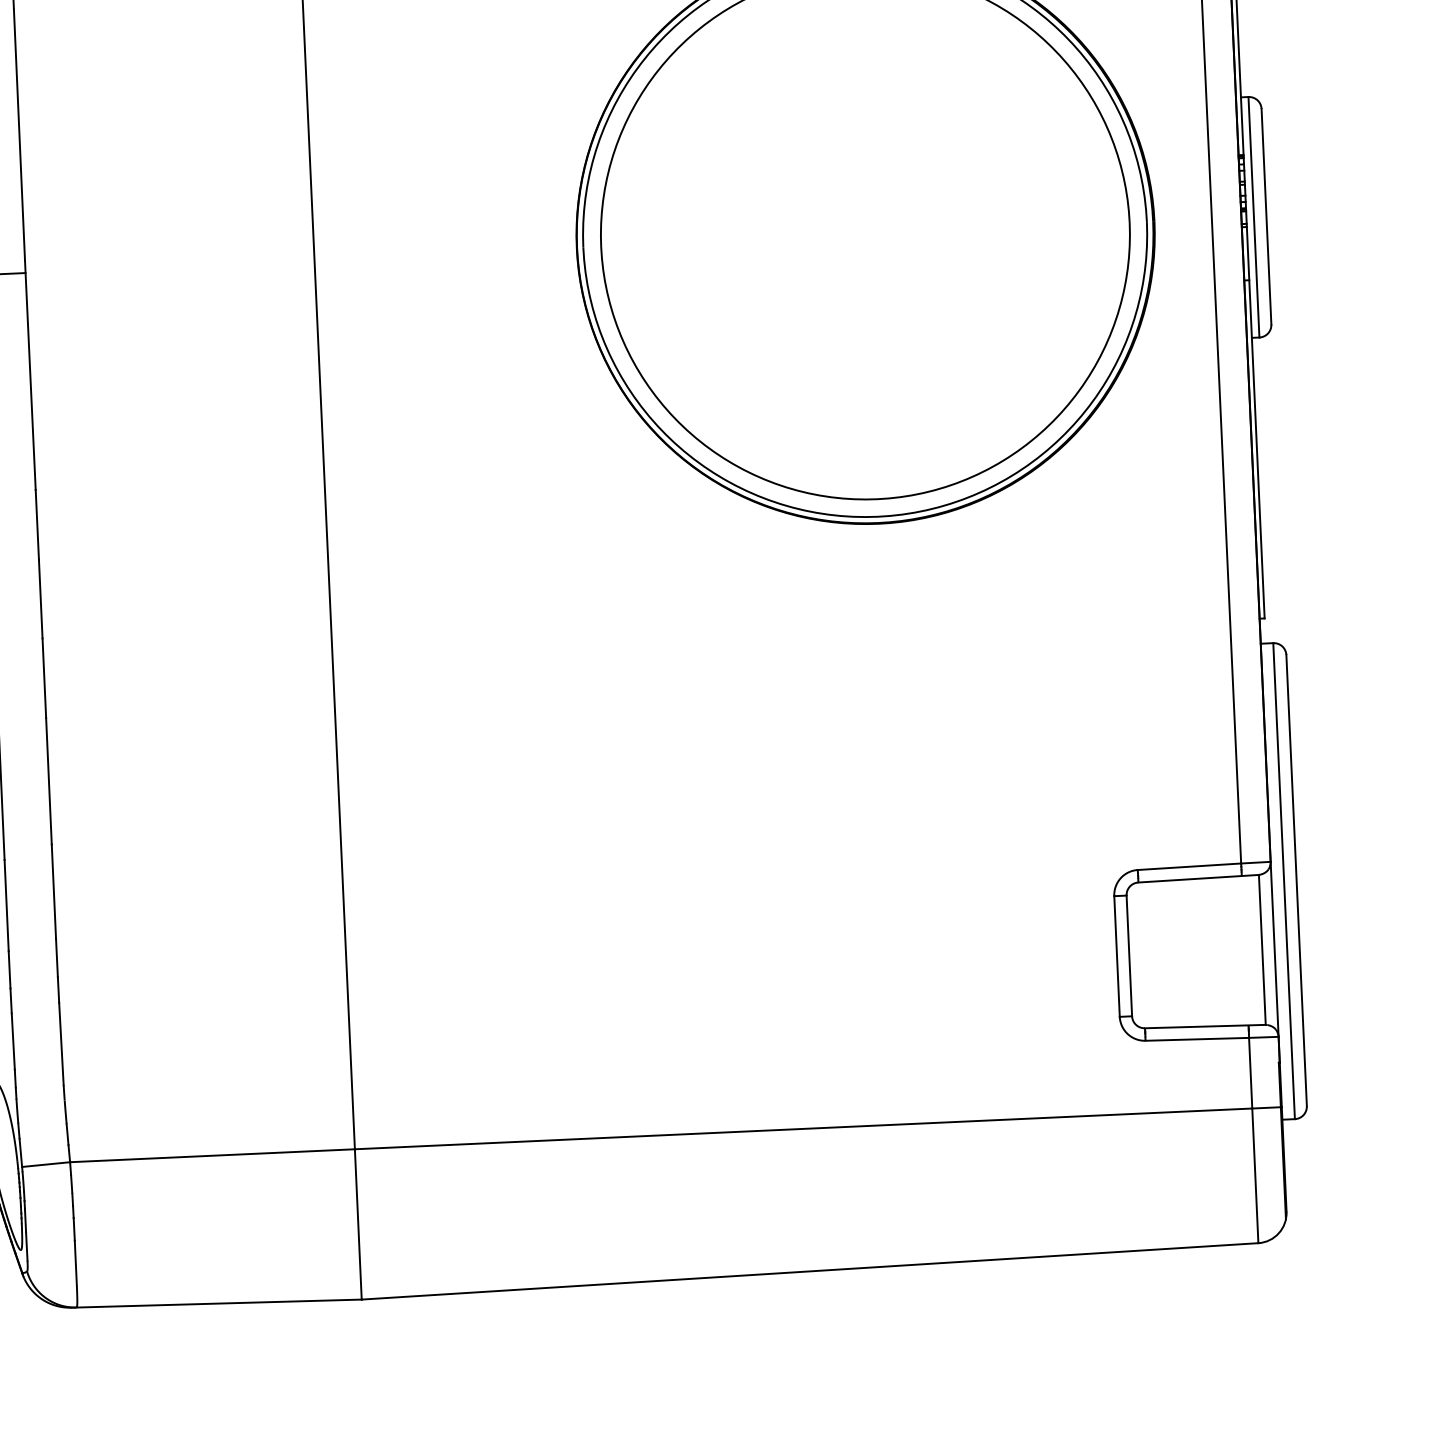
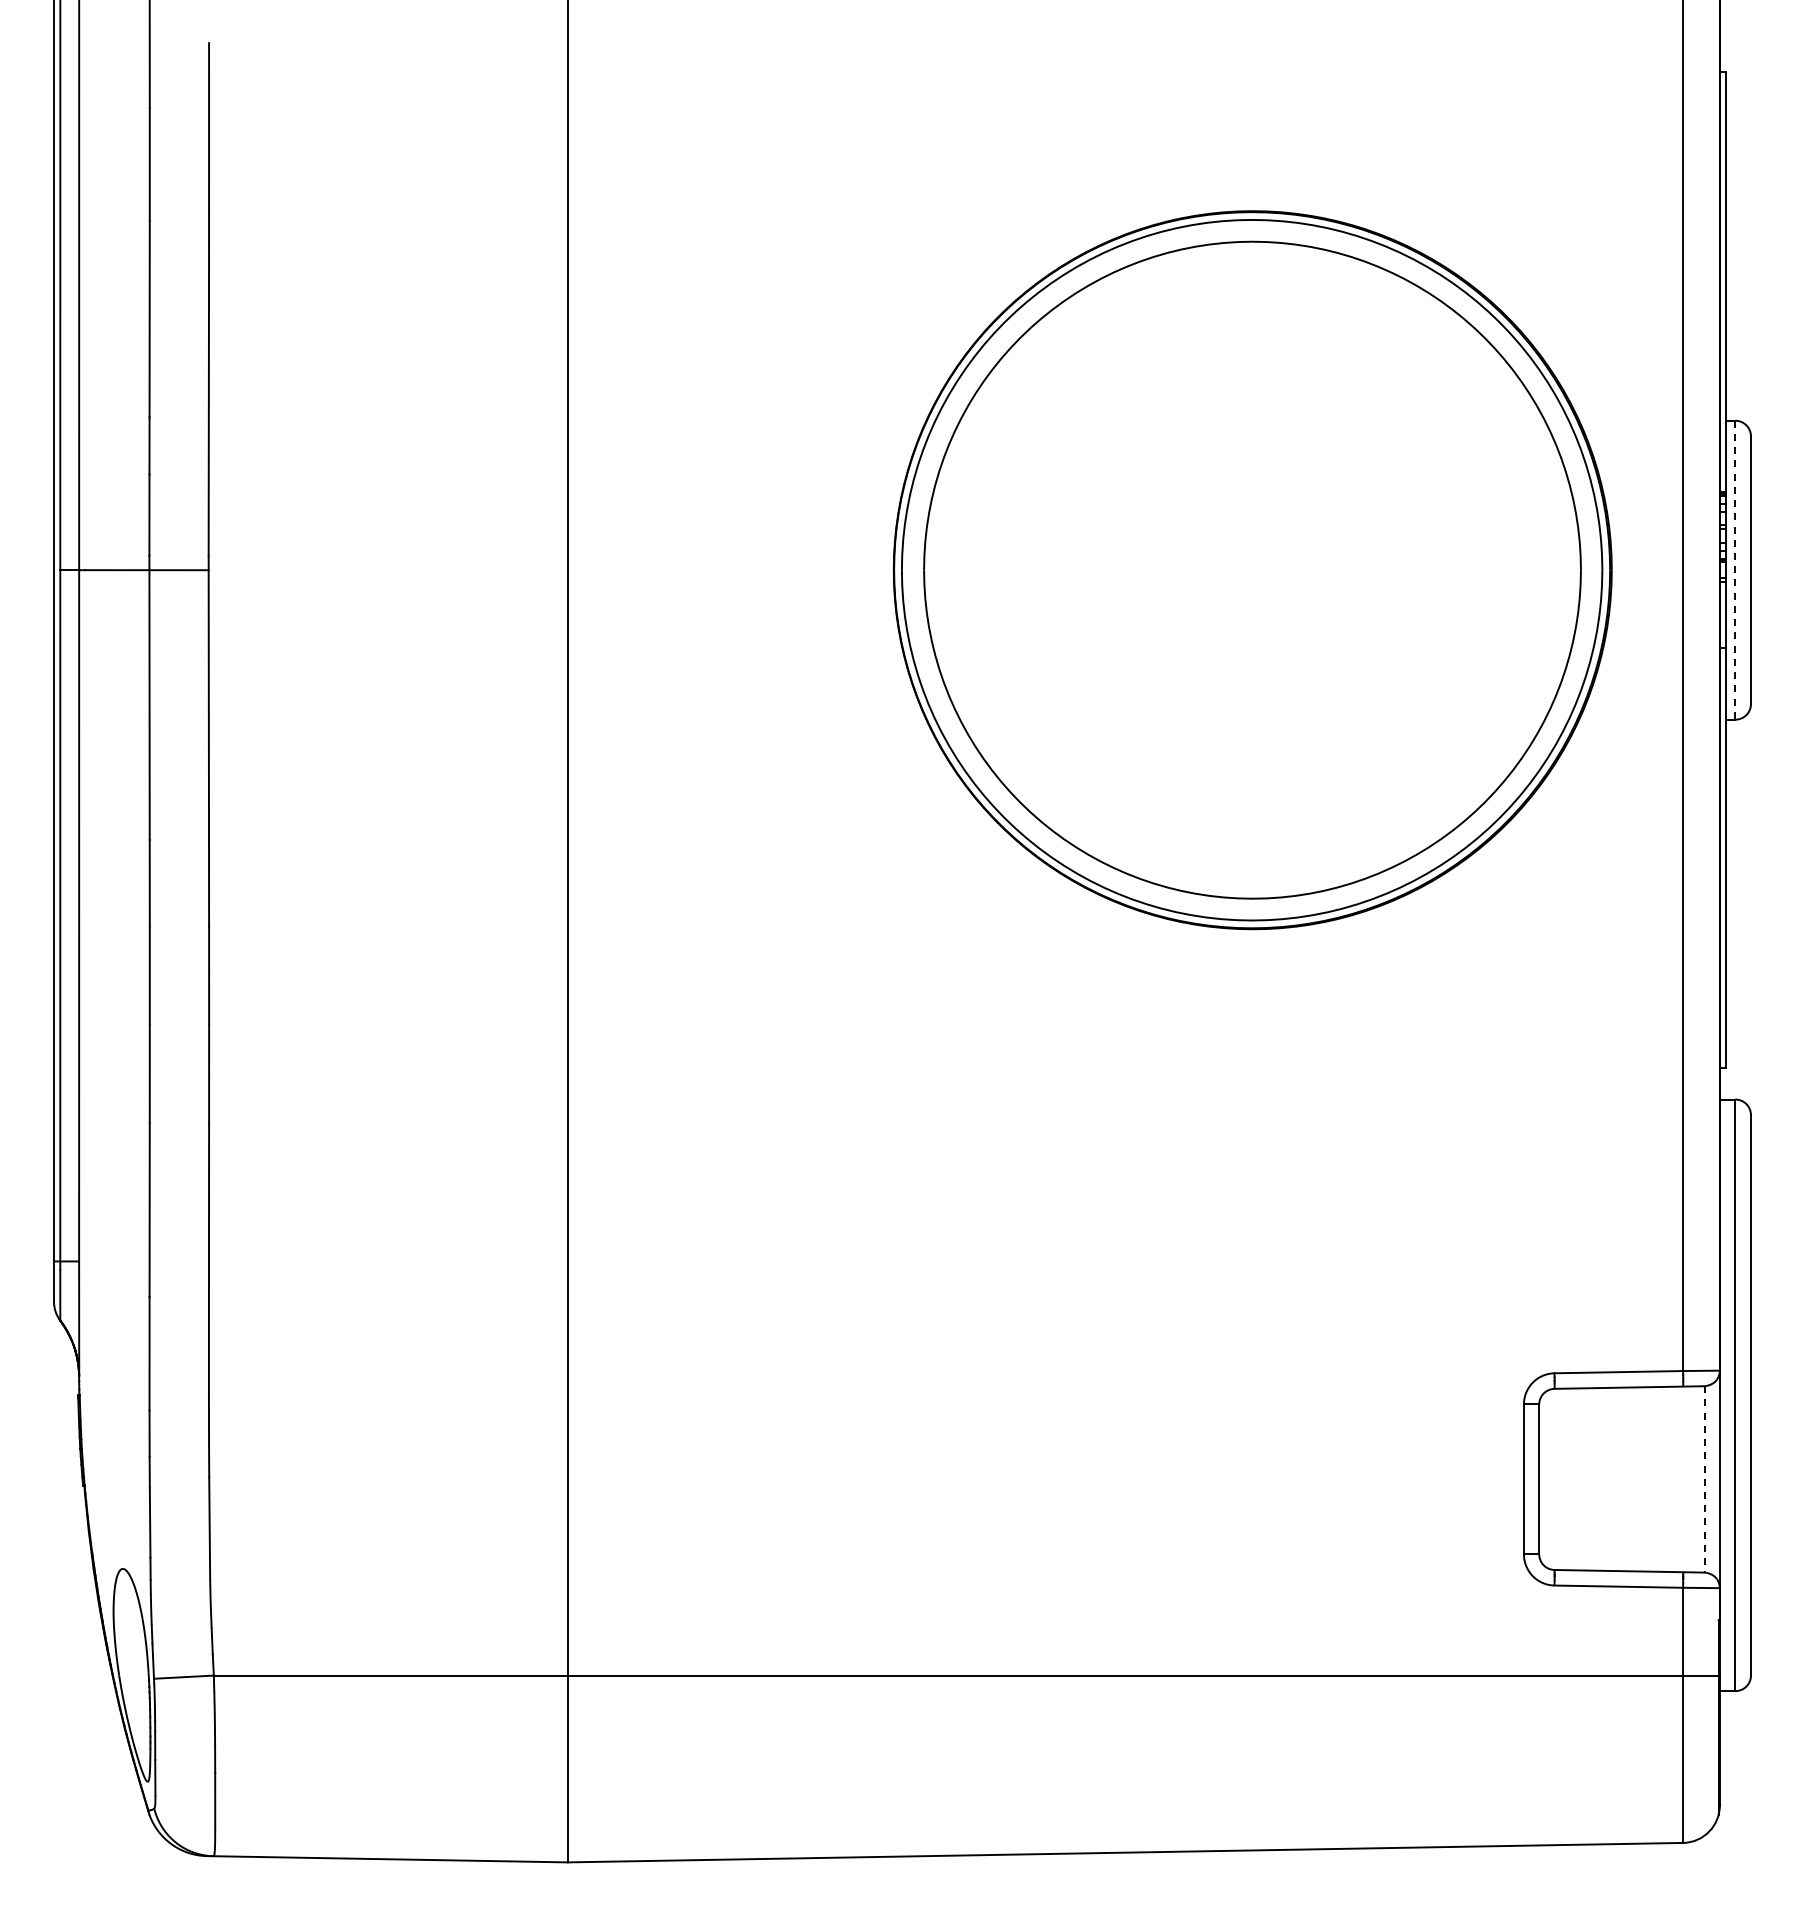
line: (1254, 217) -> (1735, 570), solid -> dashed
line: (1262, 949) -> (1704, 1479), solid -> dashed

